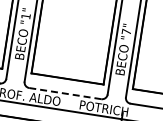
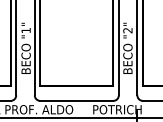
text: (126, 31) -> (127, 30), "7" -> "2"
line: (66, 93) -> (77, 100), dashed -> solid

